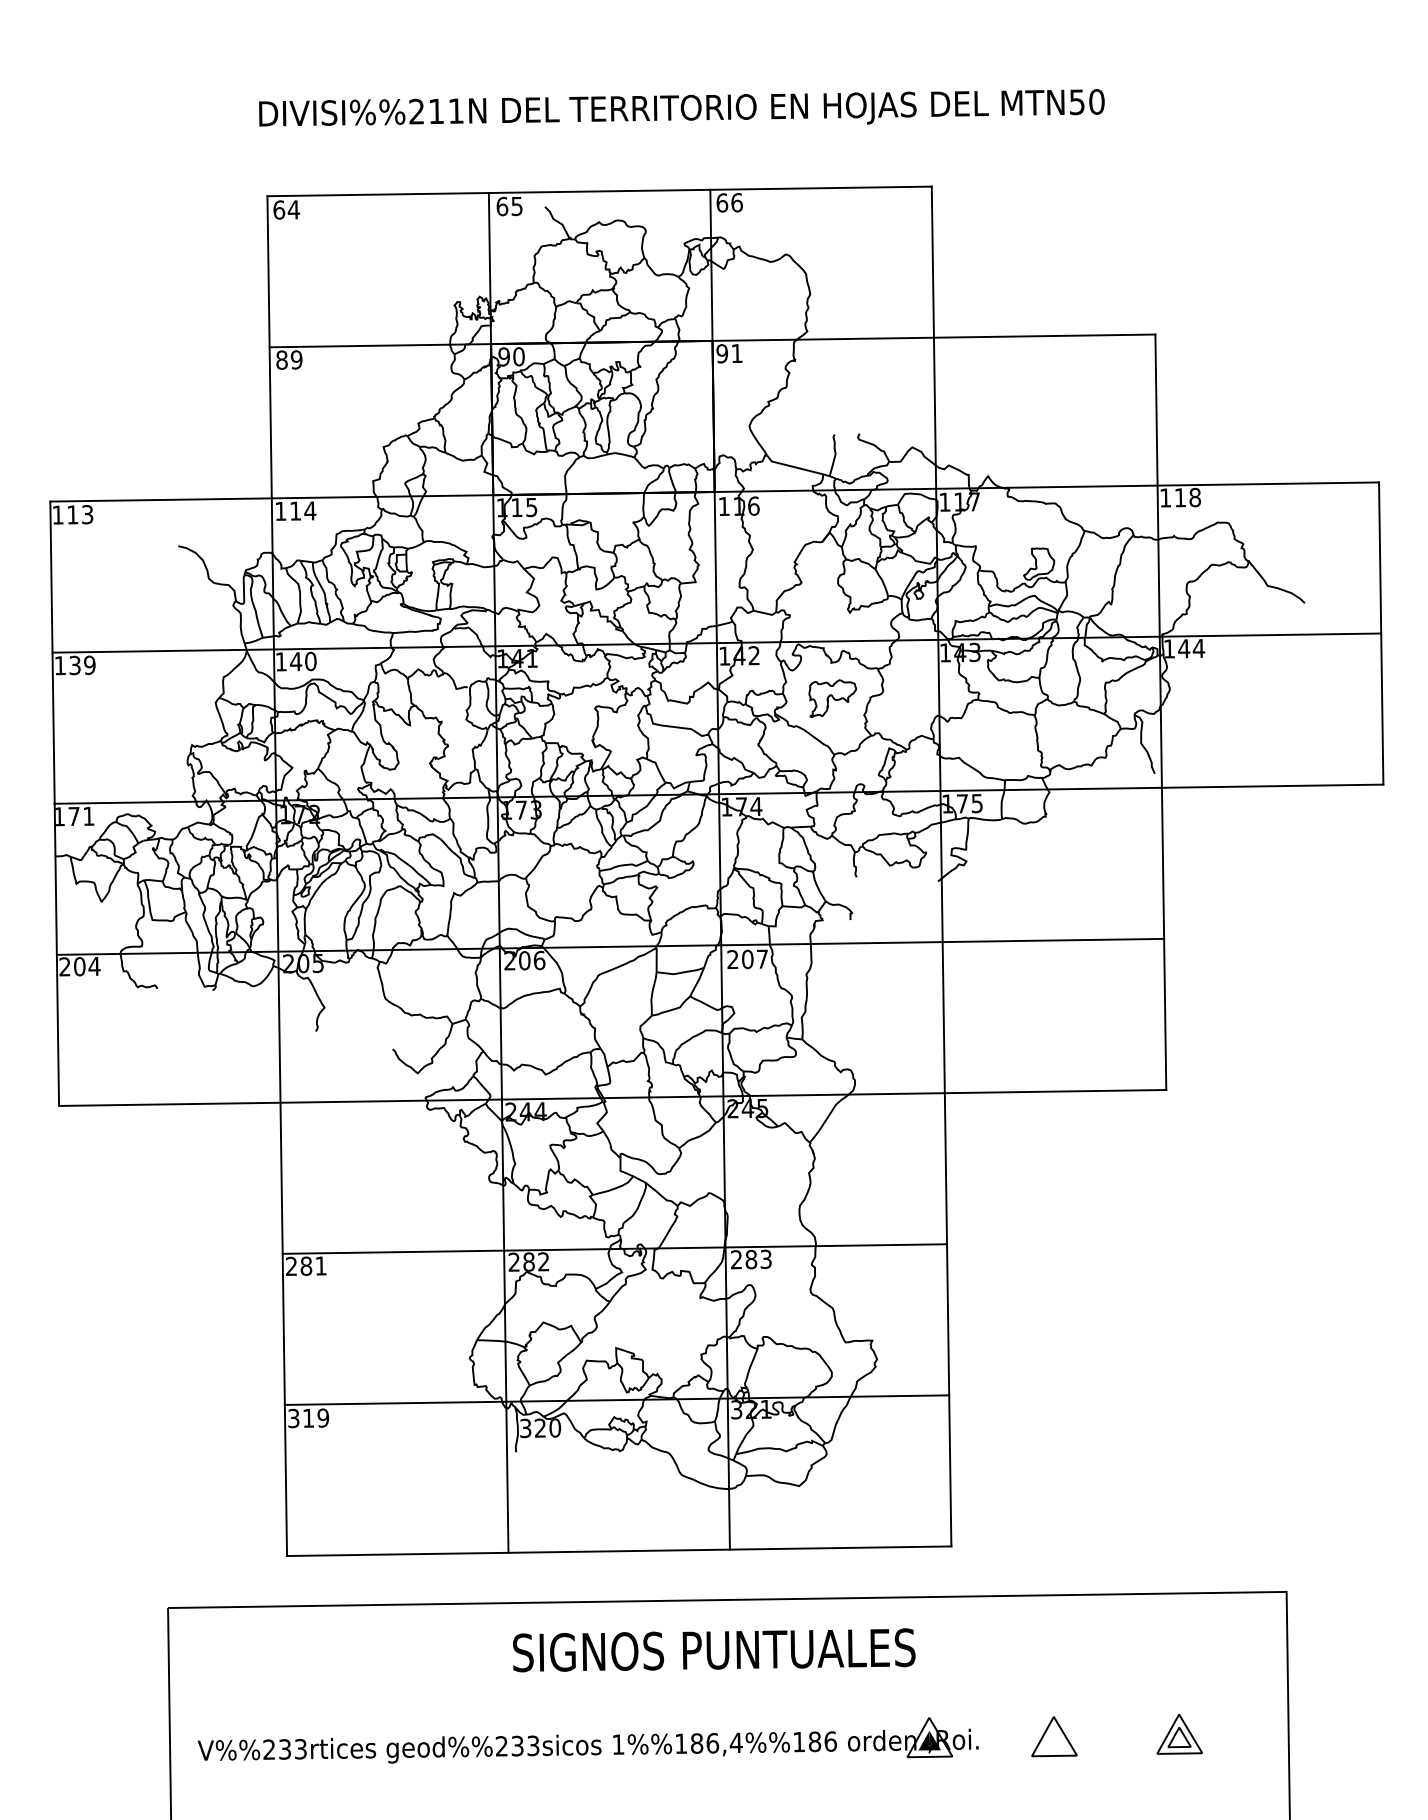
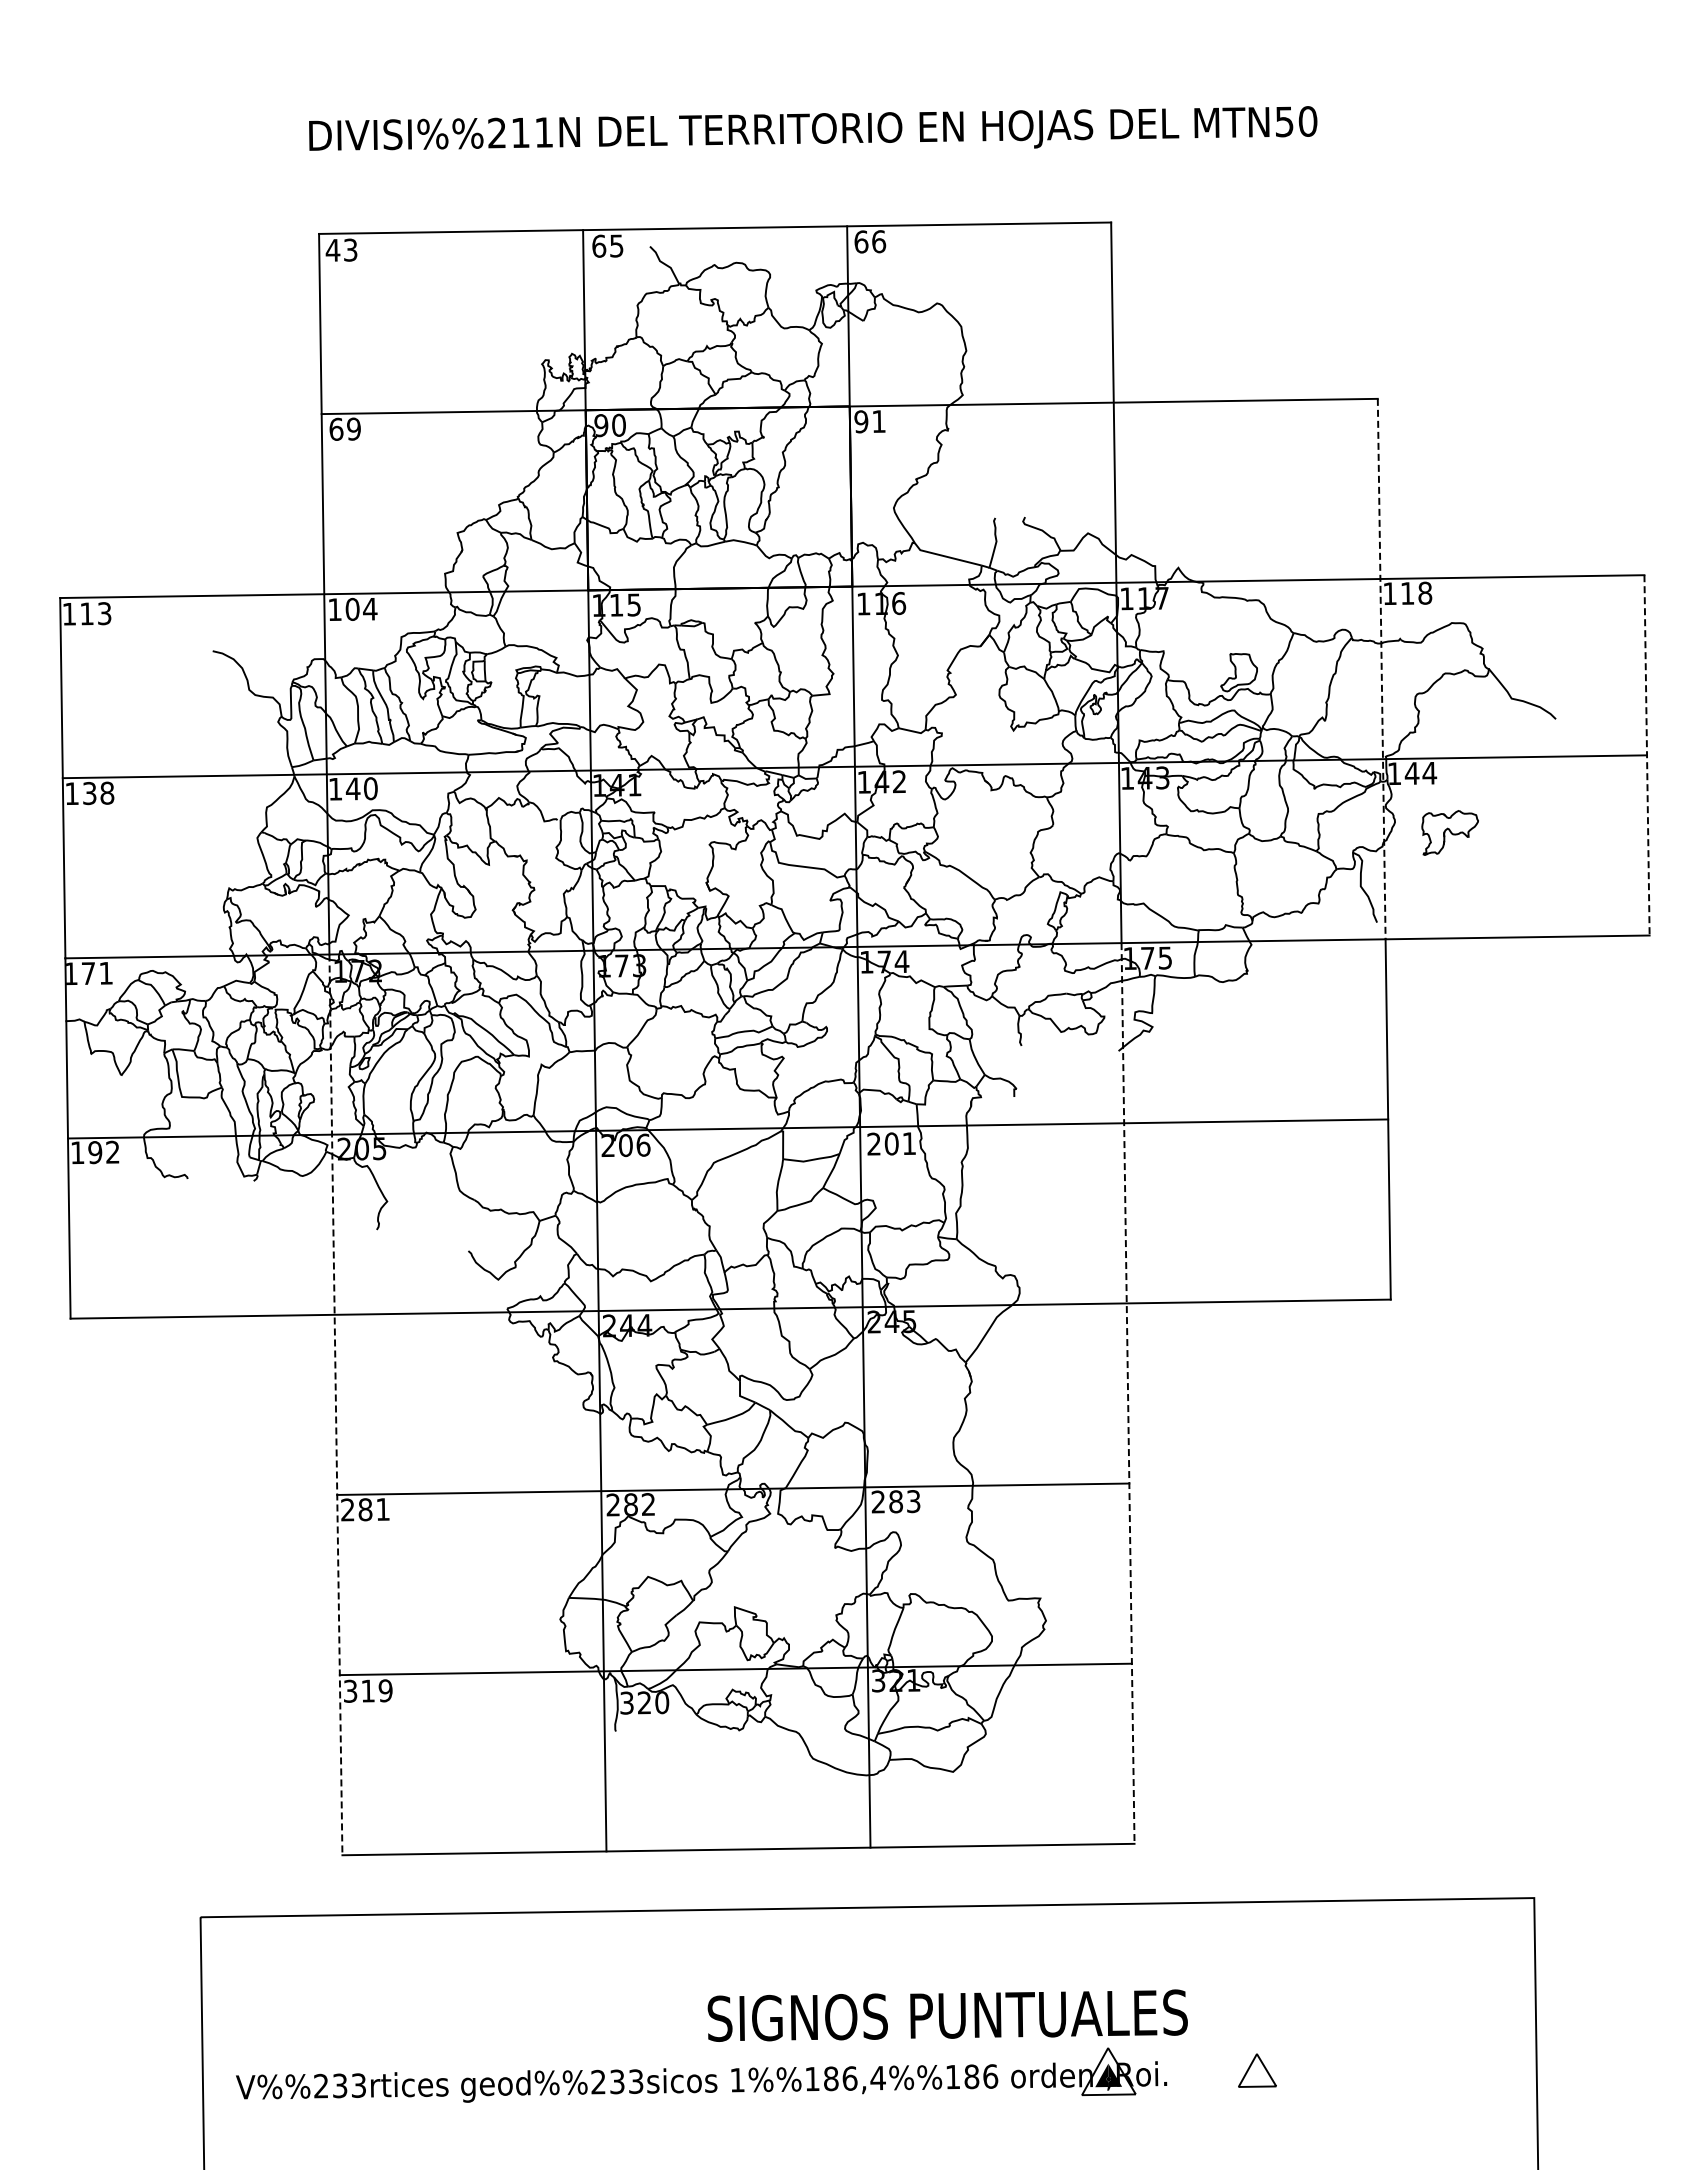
text: (286, 209) -> (341, 249), 64 -> 43
text: (282, 359) -> (336, 428), 89 -> 69
text: (295, 510) -> (352, 608), 114 -> 104
line: (1158, 561) -> (1381, 669), solid -> dashed
line: (1381, 633) -> (1647, 755), solid -> dashed
text: (90, 664) -> (107, 792), 139 -> 138
part: (832, 698) -> (1449, 832), moved
text: (761, 959) -> (908, 1143), 207 -> 201
text: (79, 966) -> (95, 1152), 204 -> 192
line: (946, 1168) -> (1128, 1393), solid -> dashed
line: (281, 1178) -> (335, 1405), solid -> dashed
text: (714, 1650) -> (947, 2015), moved
part: (1179, 1734) -> (1406, 2067), removed
part: (1054, 1736) -> (1257, 2070), size x0.7

